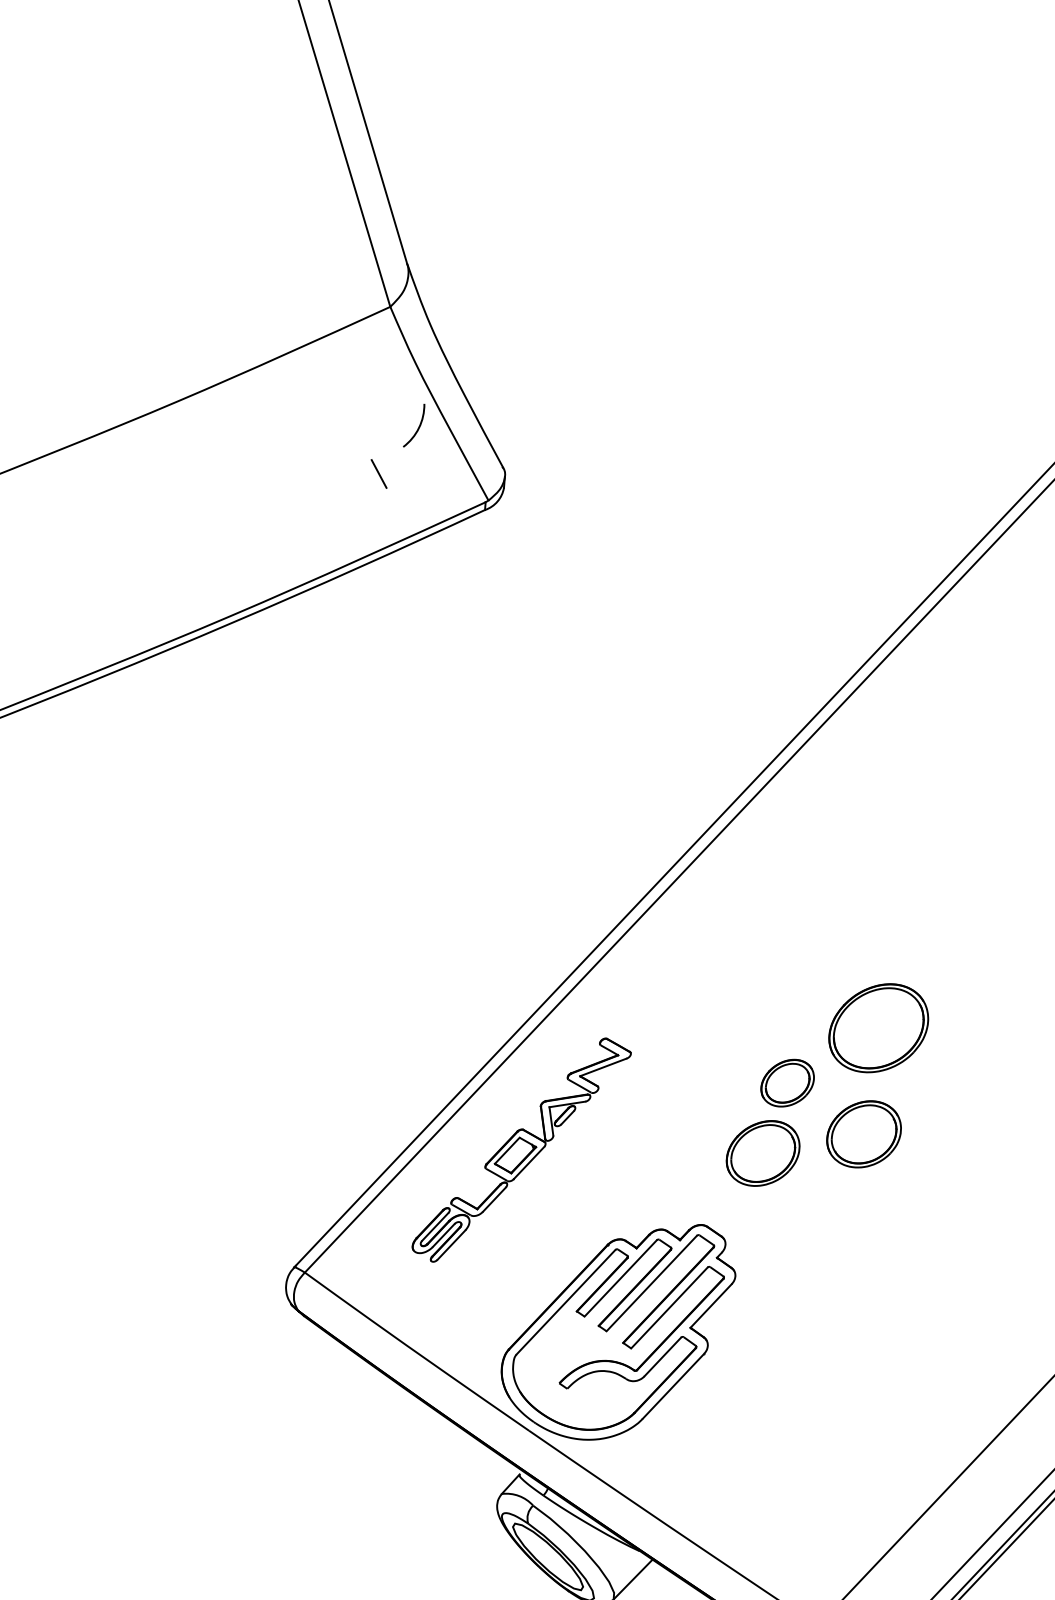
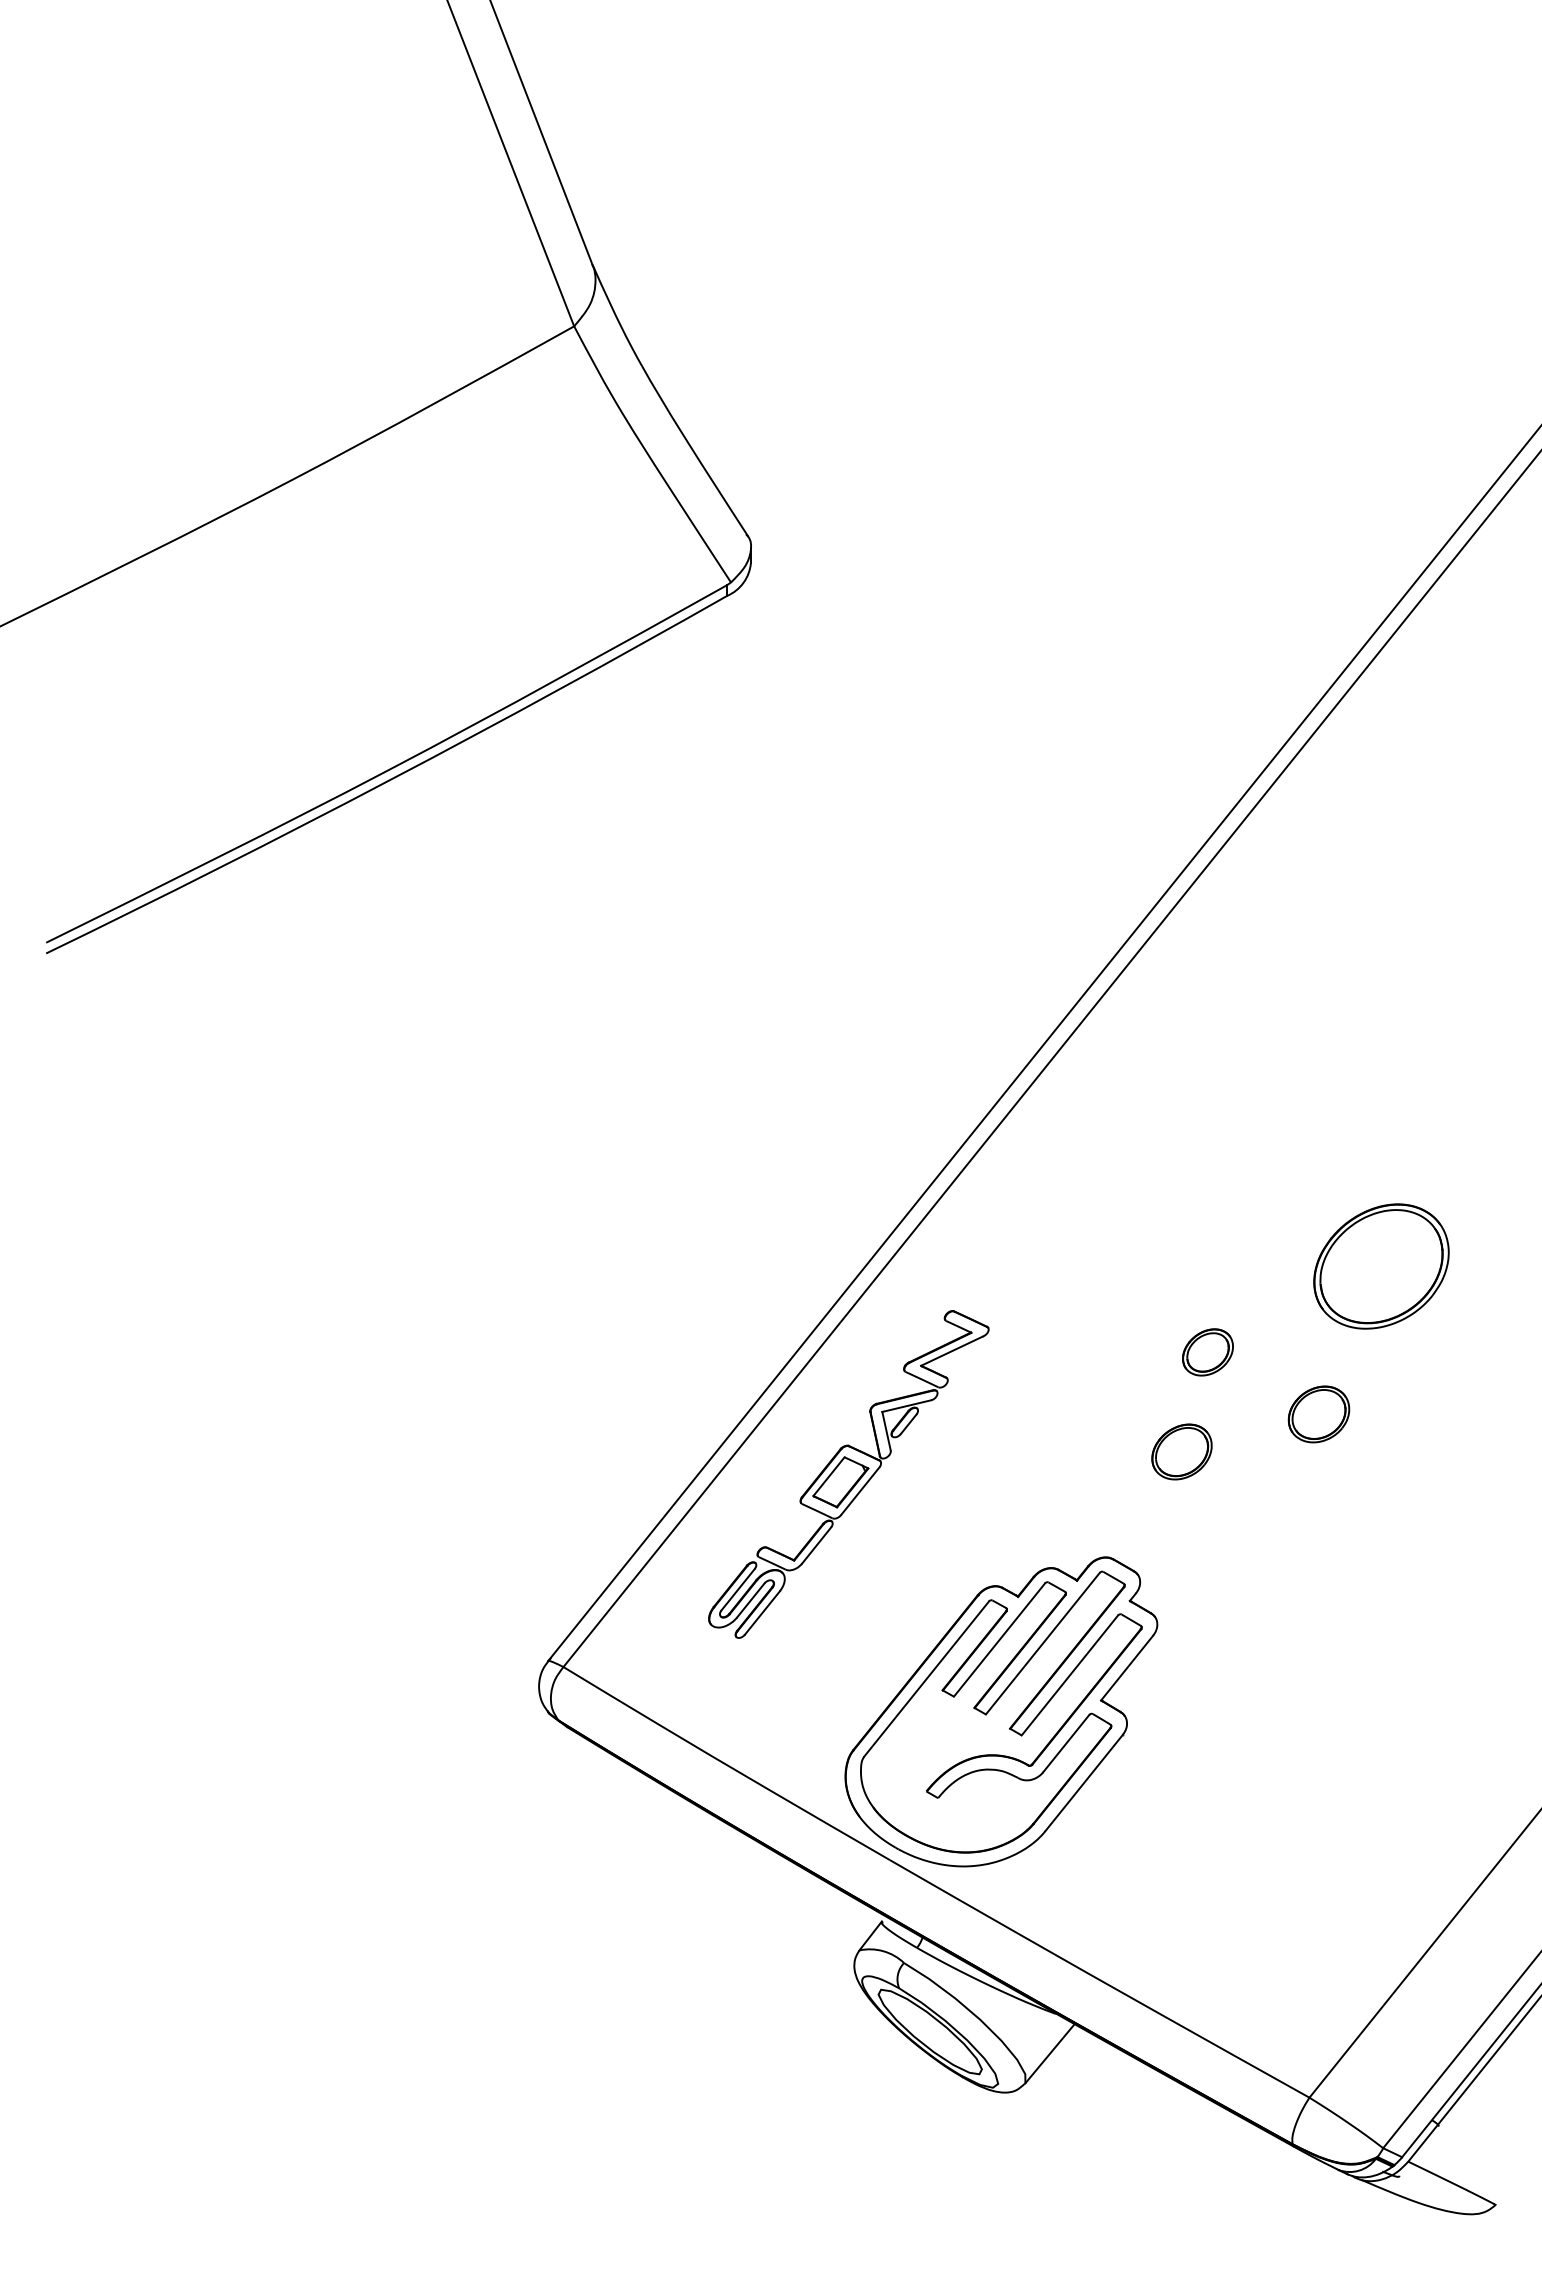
arc: (417, 428) -> (625, 490), removed
line: (378, 473) -> (576, 557), removed
part: (878, 1028) -> (1381, 1266), moved
part: (787, 1083) -> (1207, 1352), size x0.7
part: (863, 1134) -> (1318, 1414), size x0.6
part: (762, 1153) -> (1181, 1451), size x0.6

